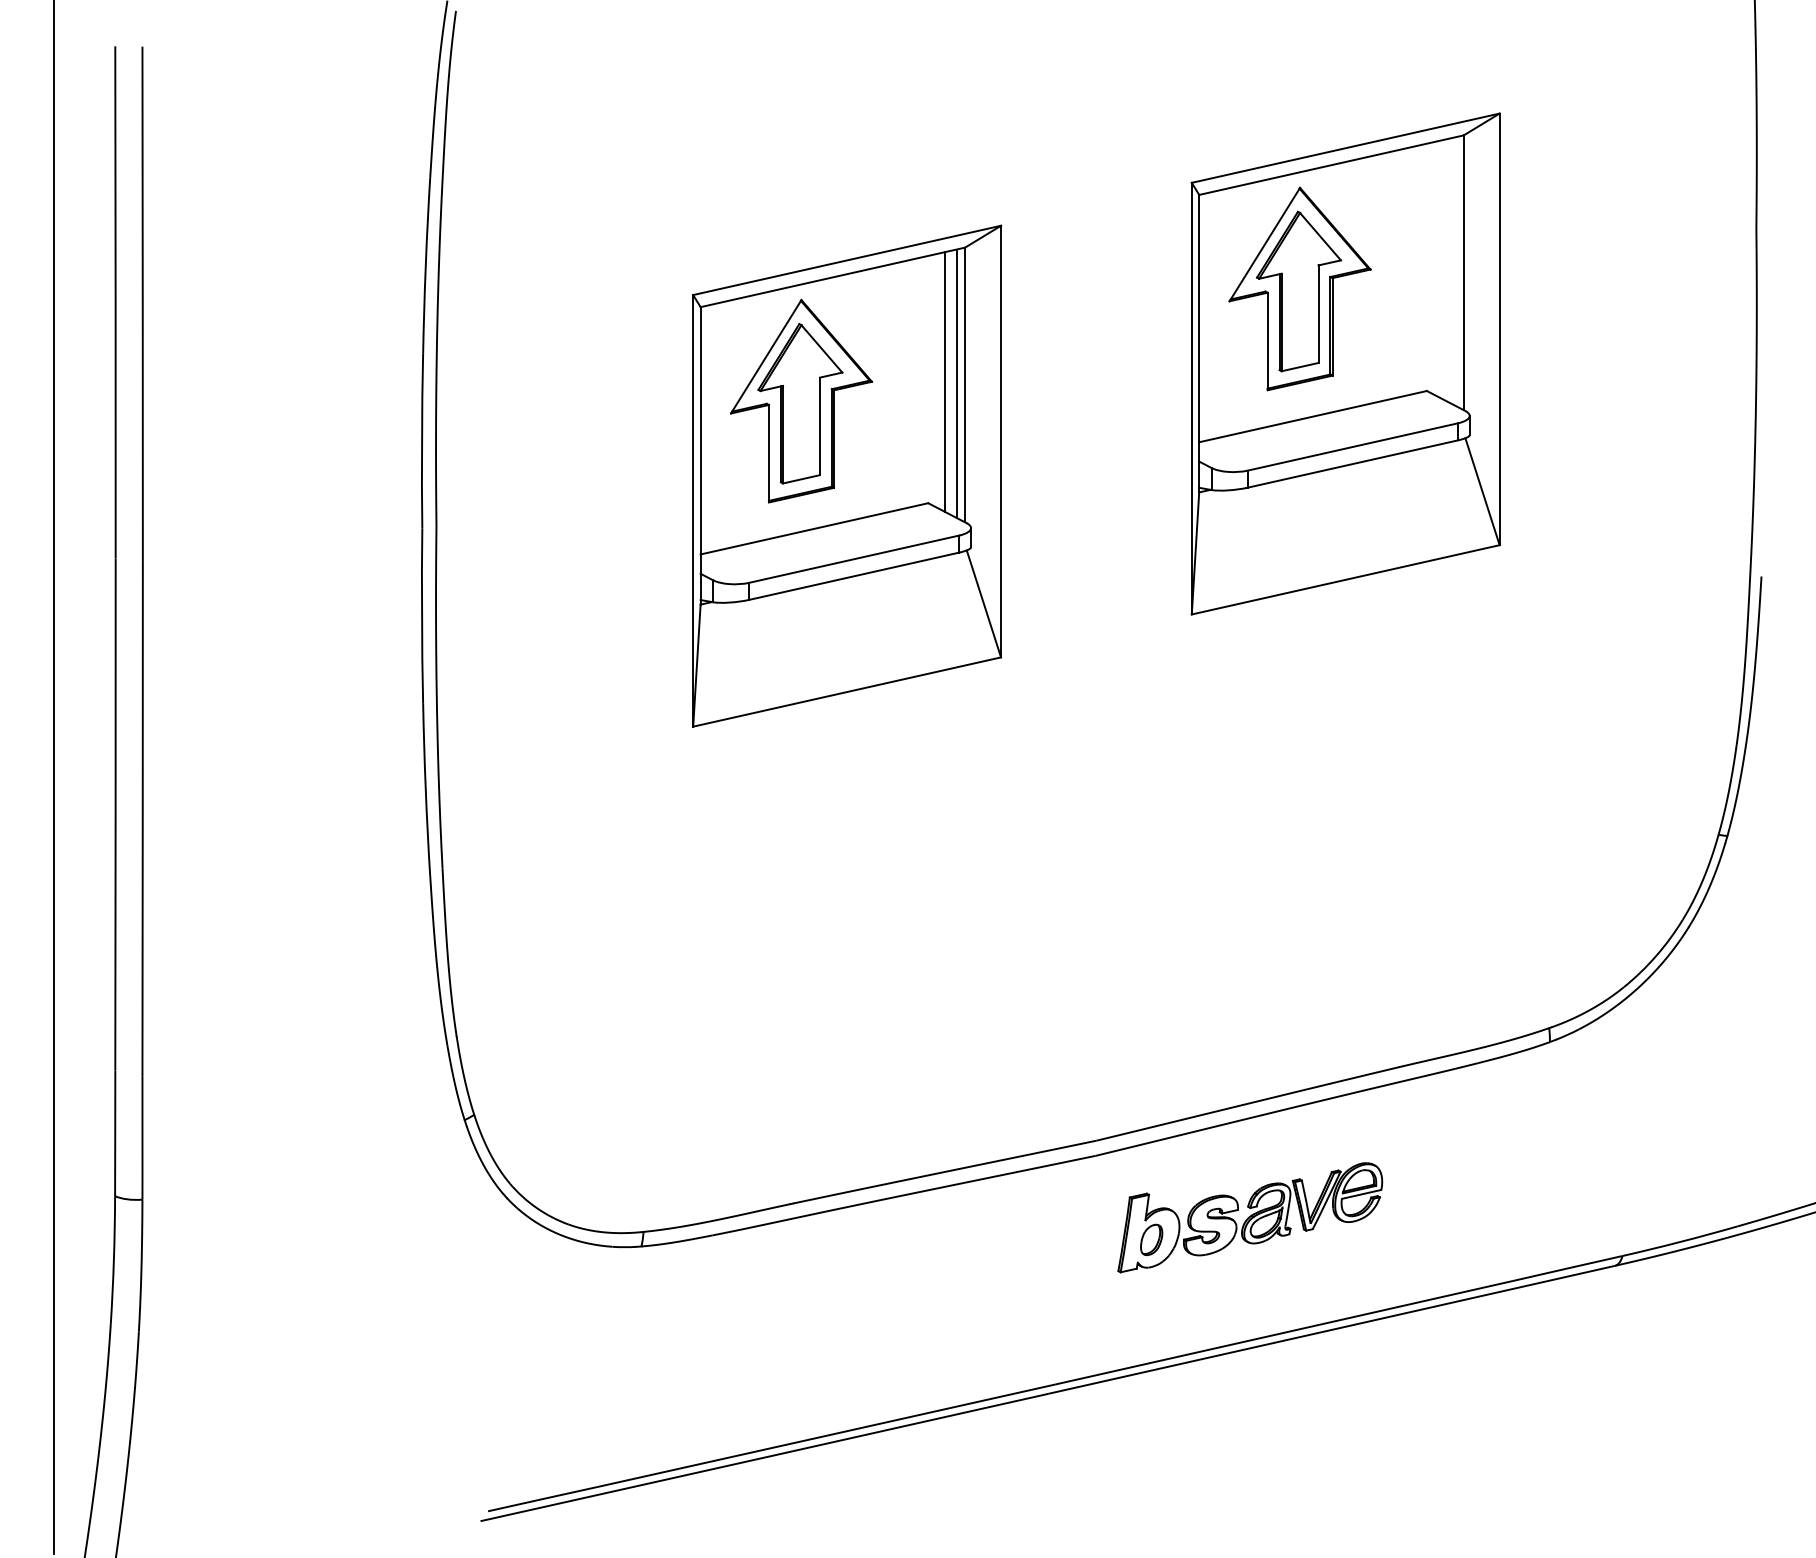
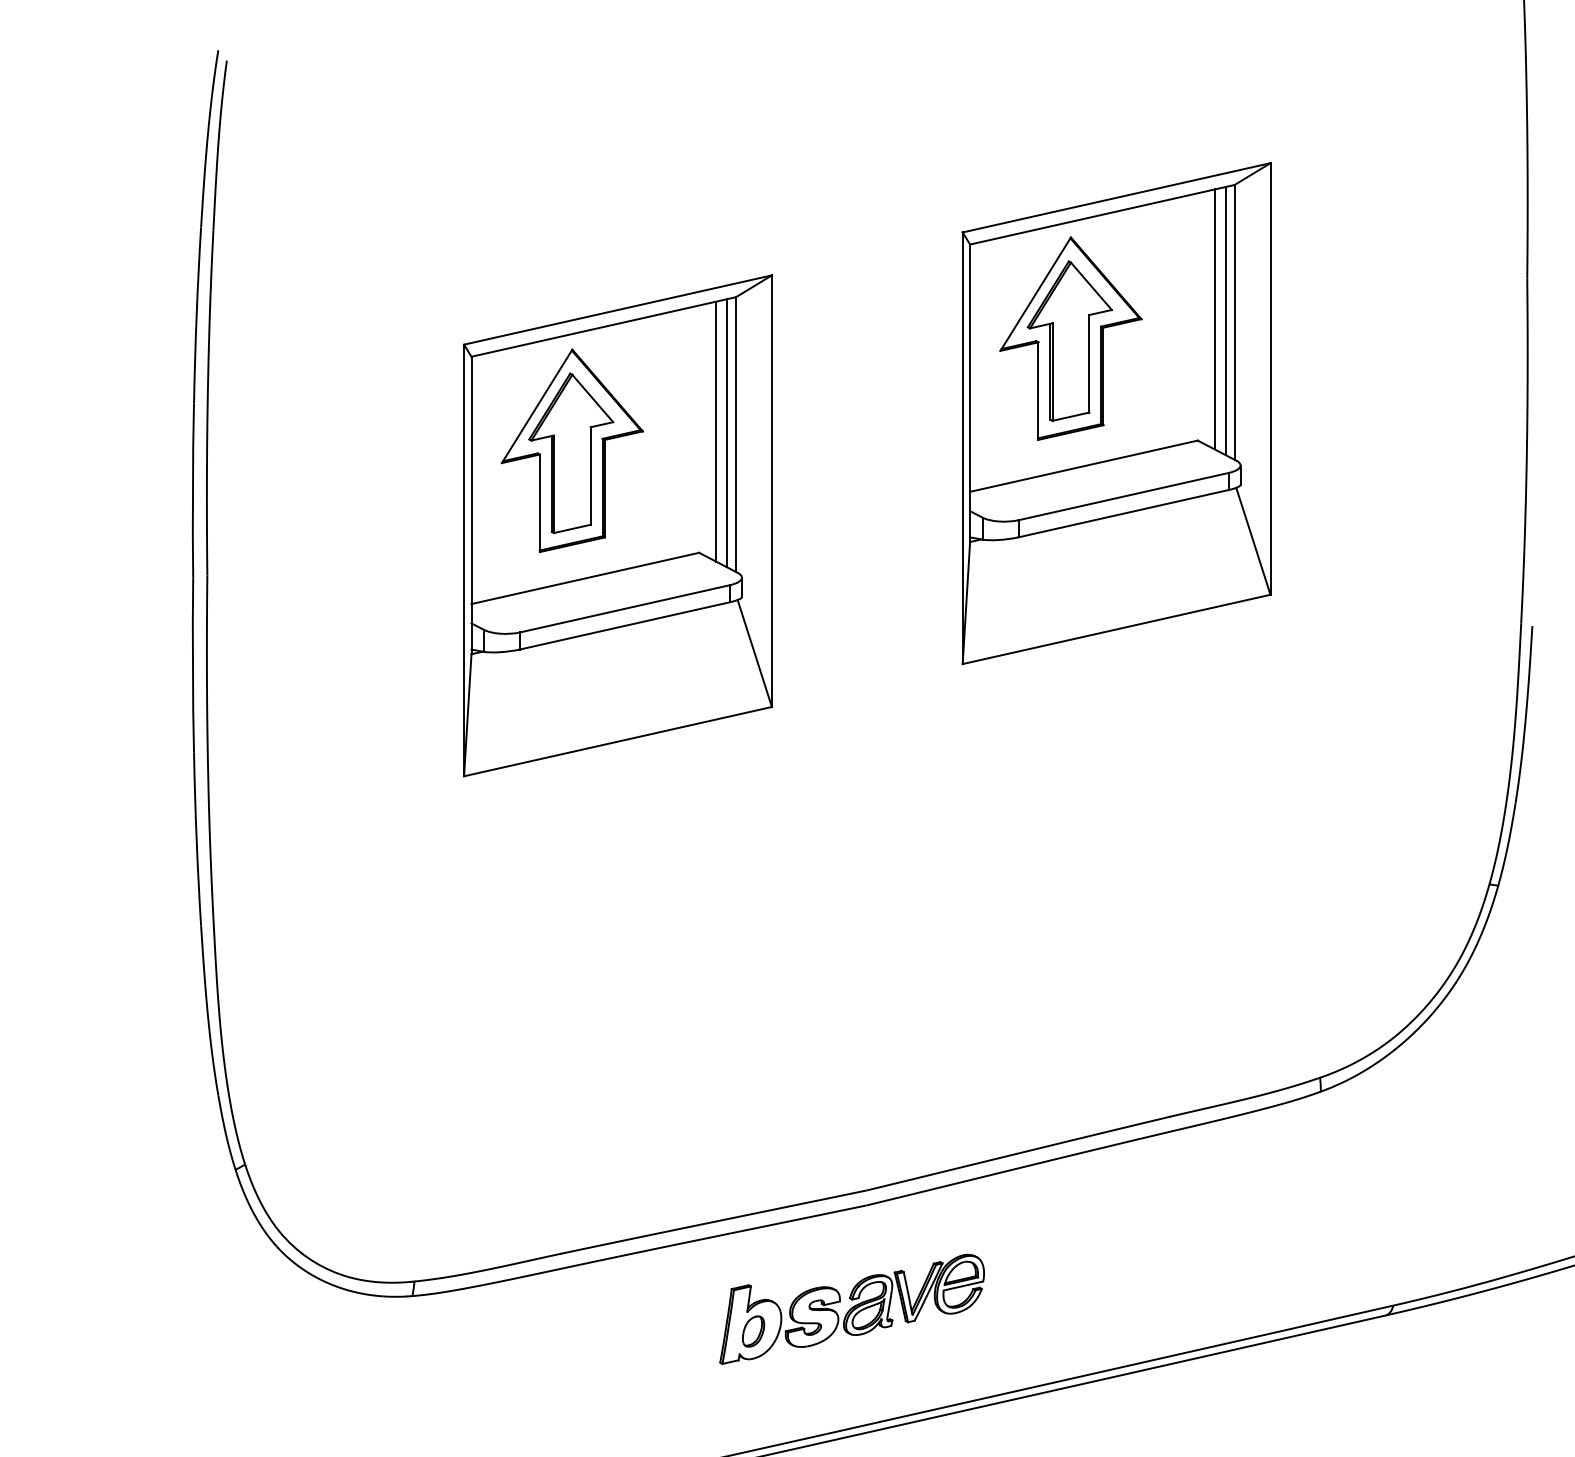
line: (1443, 269) -> (1214, 319), added
line: (1455, 271) -> (1226, 321), added
part: (1250, 1217) -> (852, 1309), moved

